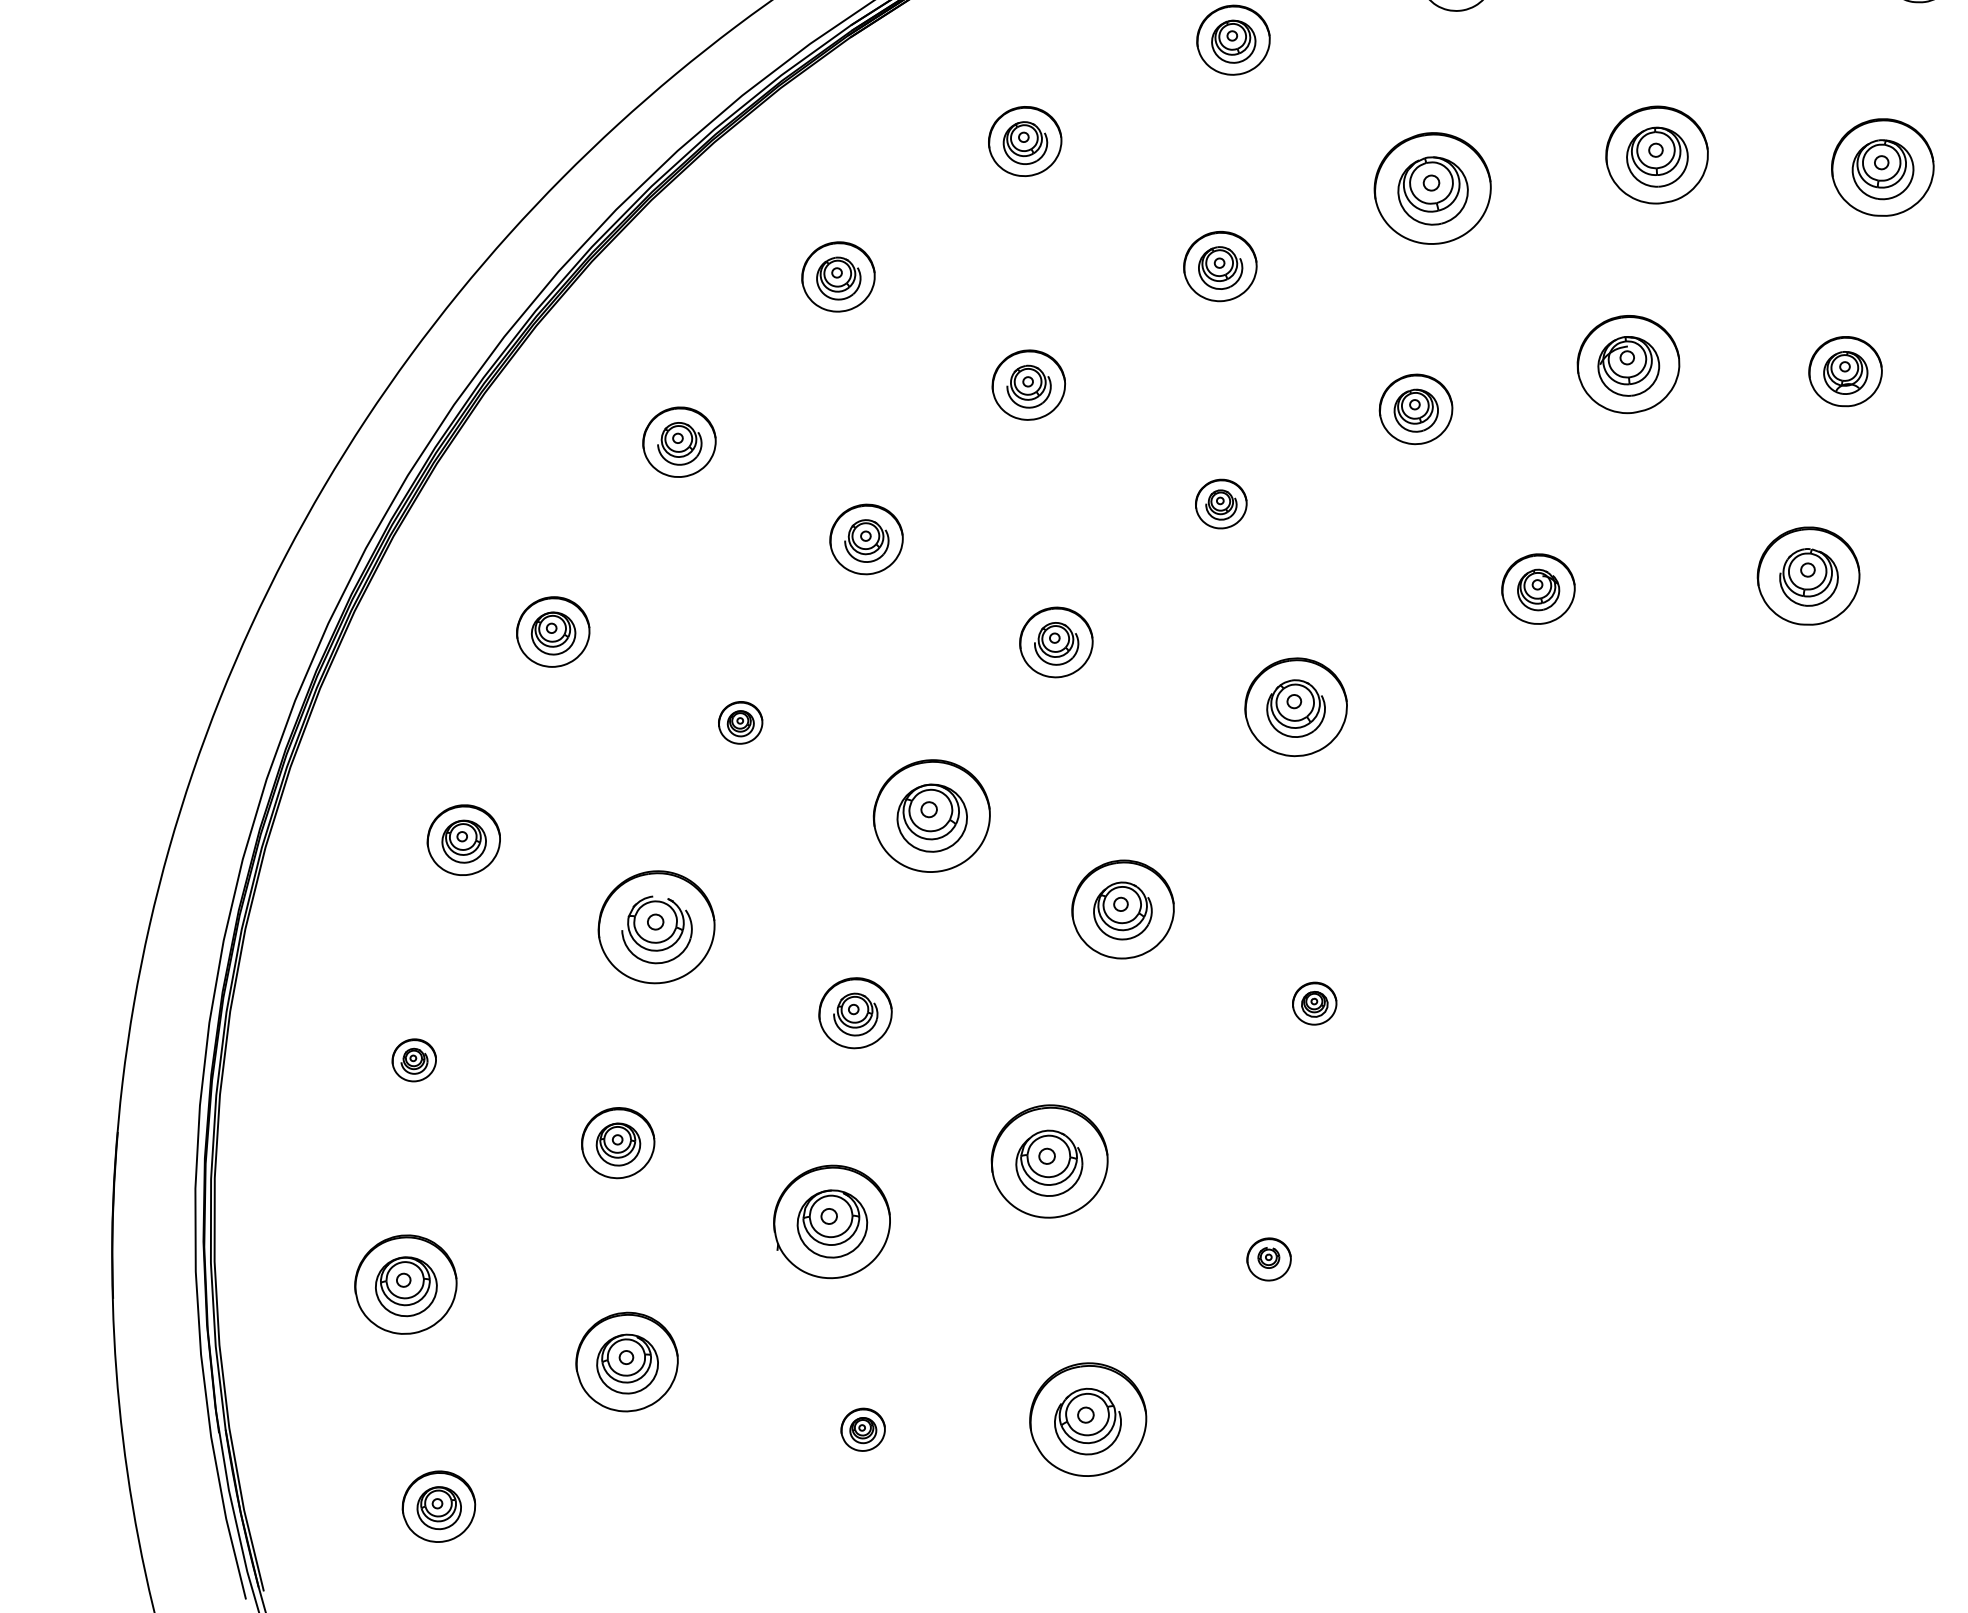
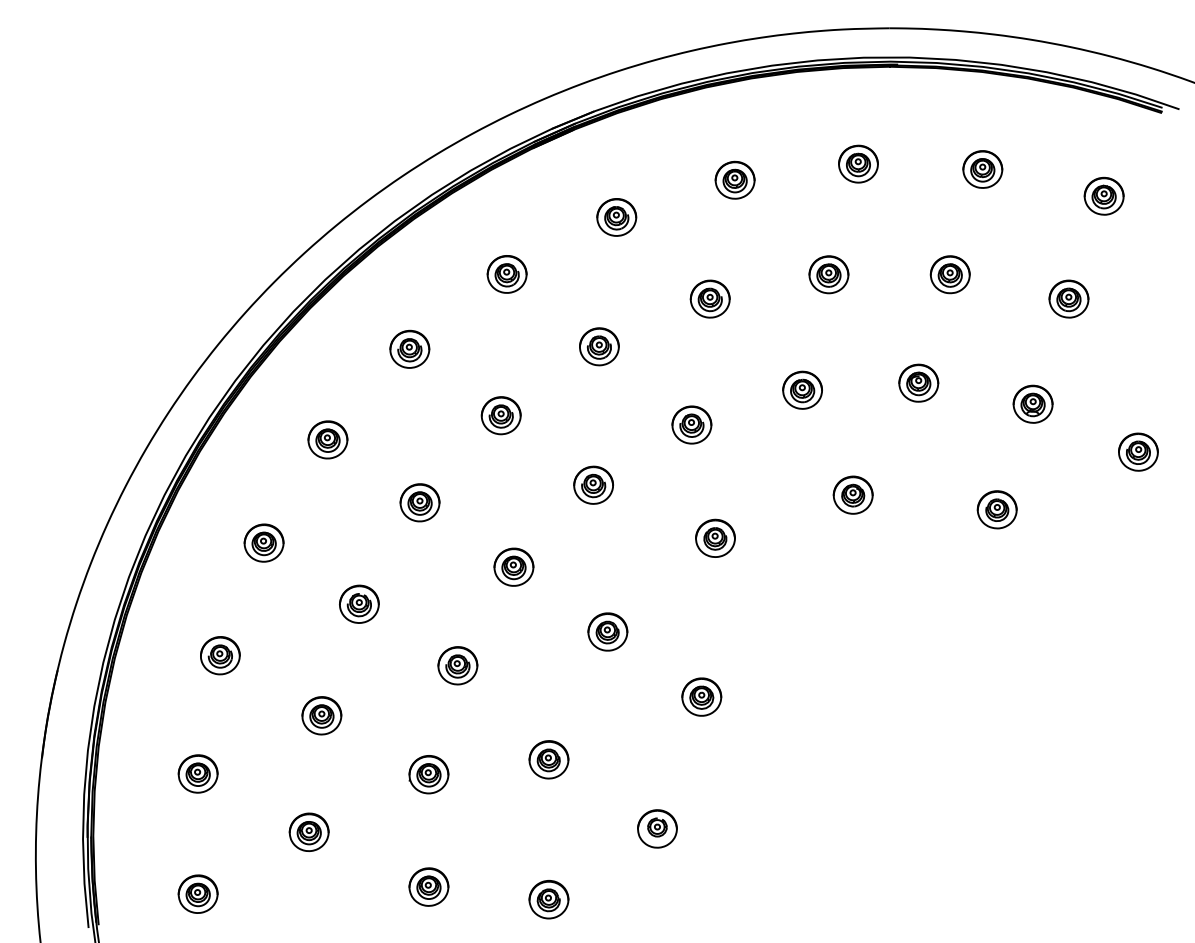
part: (1655, 155) -> (949, 274), size x0.71
part: (1881, 166) -> (1068, 298), size x0.71
part: (1431, 188) -> (828, 274), size x0.62
part: (1627, 363) -> (918, 382), size x0.71
part: (1220, 503) -> (691, 424), size x1.43
part: (1806, 576) -> (996, 509), size x0.71
part: (1295, 705) -> (715, 537), size x0.71
part: (739, 722) -> (419, 502), size x1.67
part: (930, 814) -> (513, 566), size x0.62
part: (1122, 908) -> (607, 631), size x0.71
part: (656, 925) -> (359, 603), size x0.62
part: (1313, 1002) -> (701, 696), size x1.67
part: (414, 1059) -> (220, 655), size x1.67
part: (1048, 1161) -> (548, 759), size x0.62
part: (831, 1222) -> (428, 774), size x0.62
part: (1269, 1258) -> (657, 828), size x1.67
part: (404, 1284) -> (197, 773), size x0.71
part: (625, 1360) -> (308, 831), size x0.71
part: (1087, 1419) -> (548, 899), size x0.62
part: (862, 1428) -> (428, 886), size x1.67

